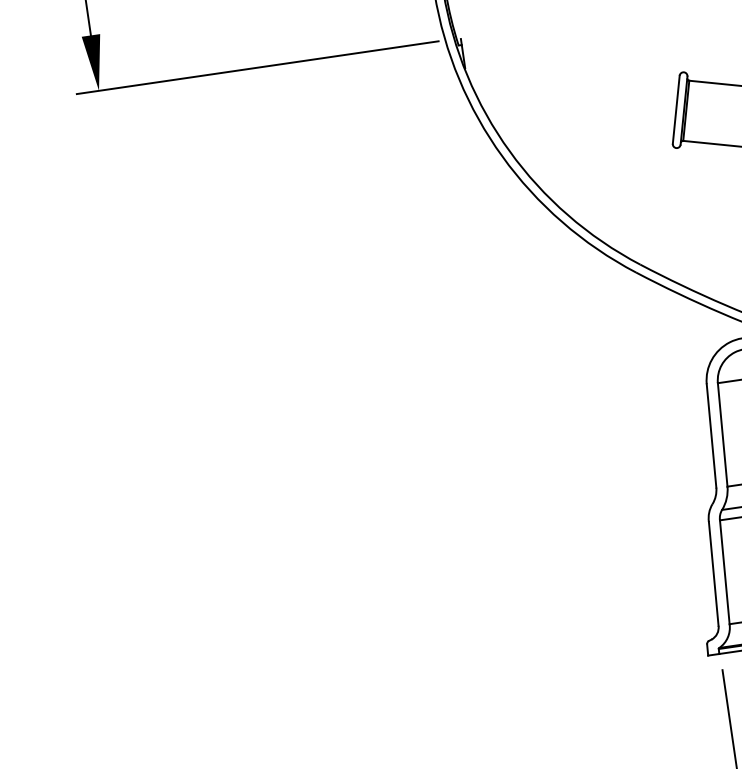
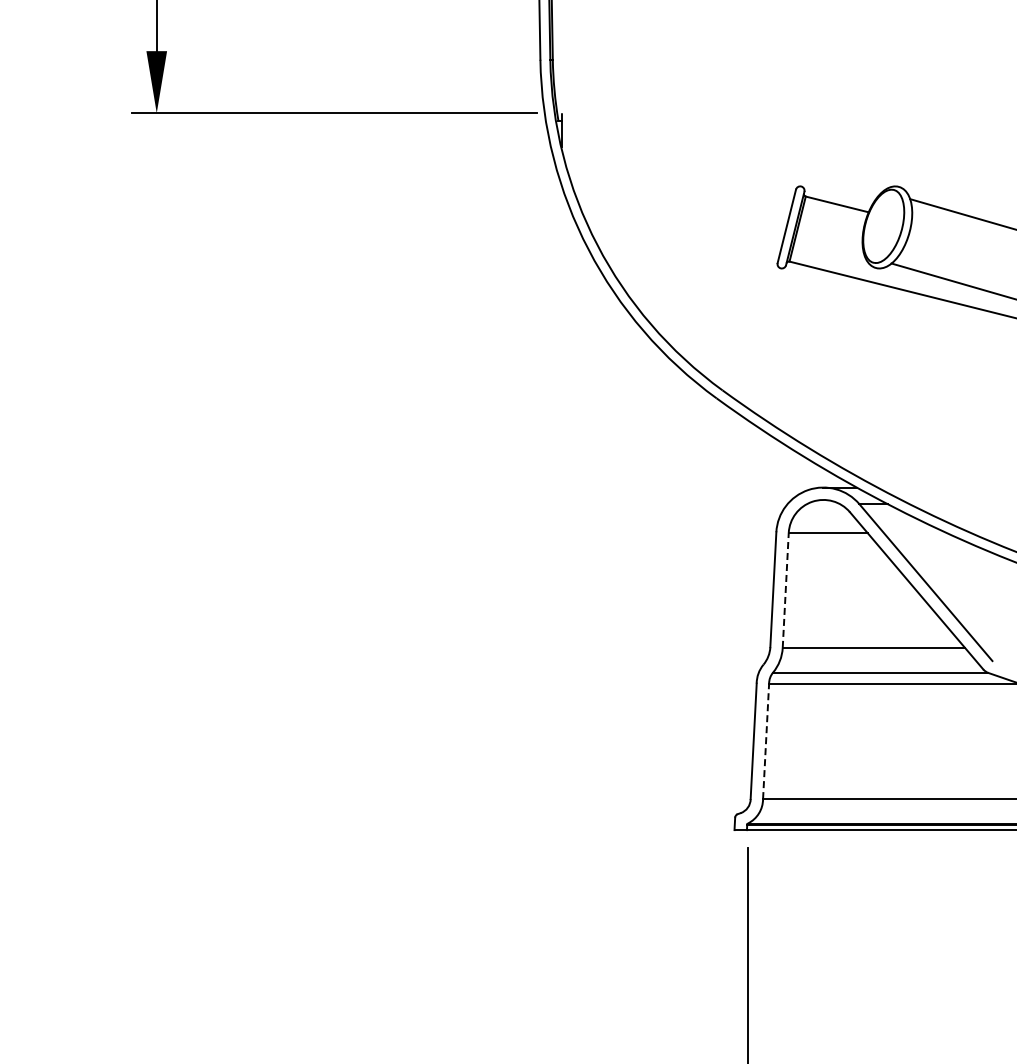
line: (722, 435) -> (785, 590), solid -> dashed
line: (725, 572) -> (766, 741), solid -> dashed

